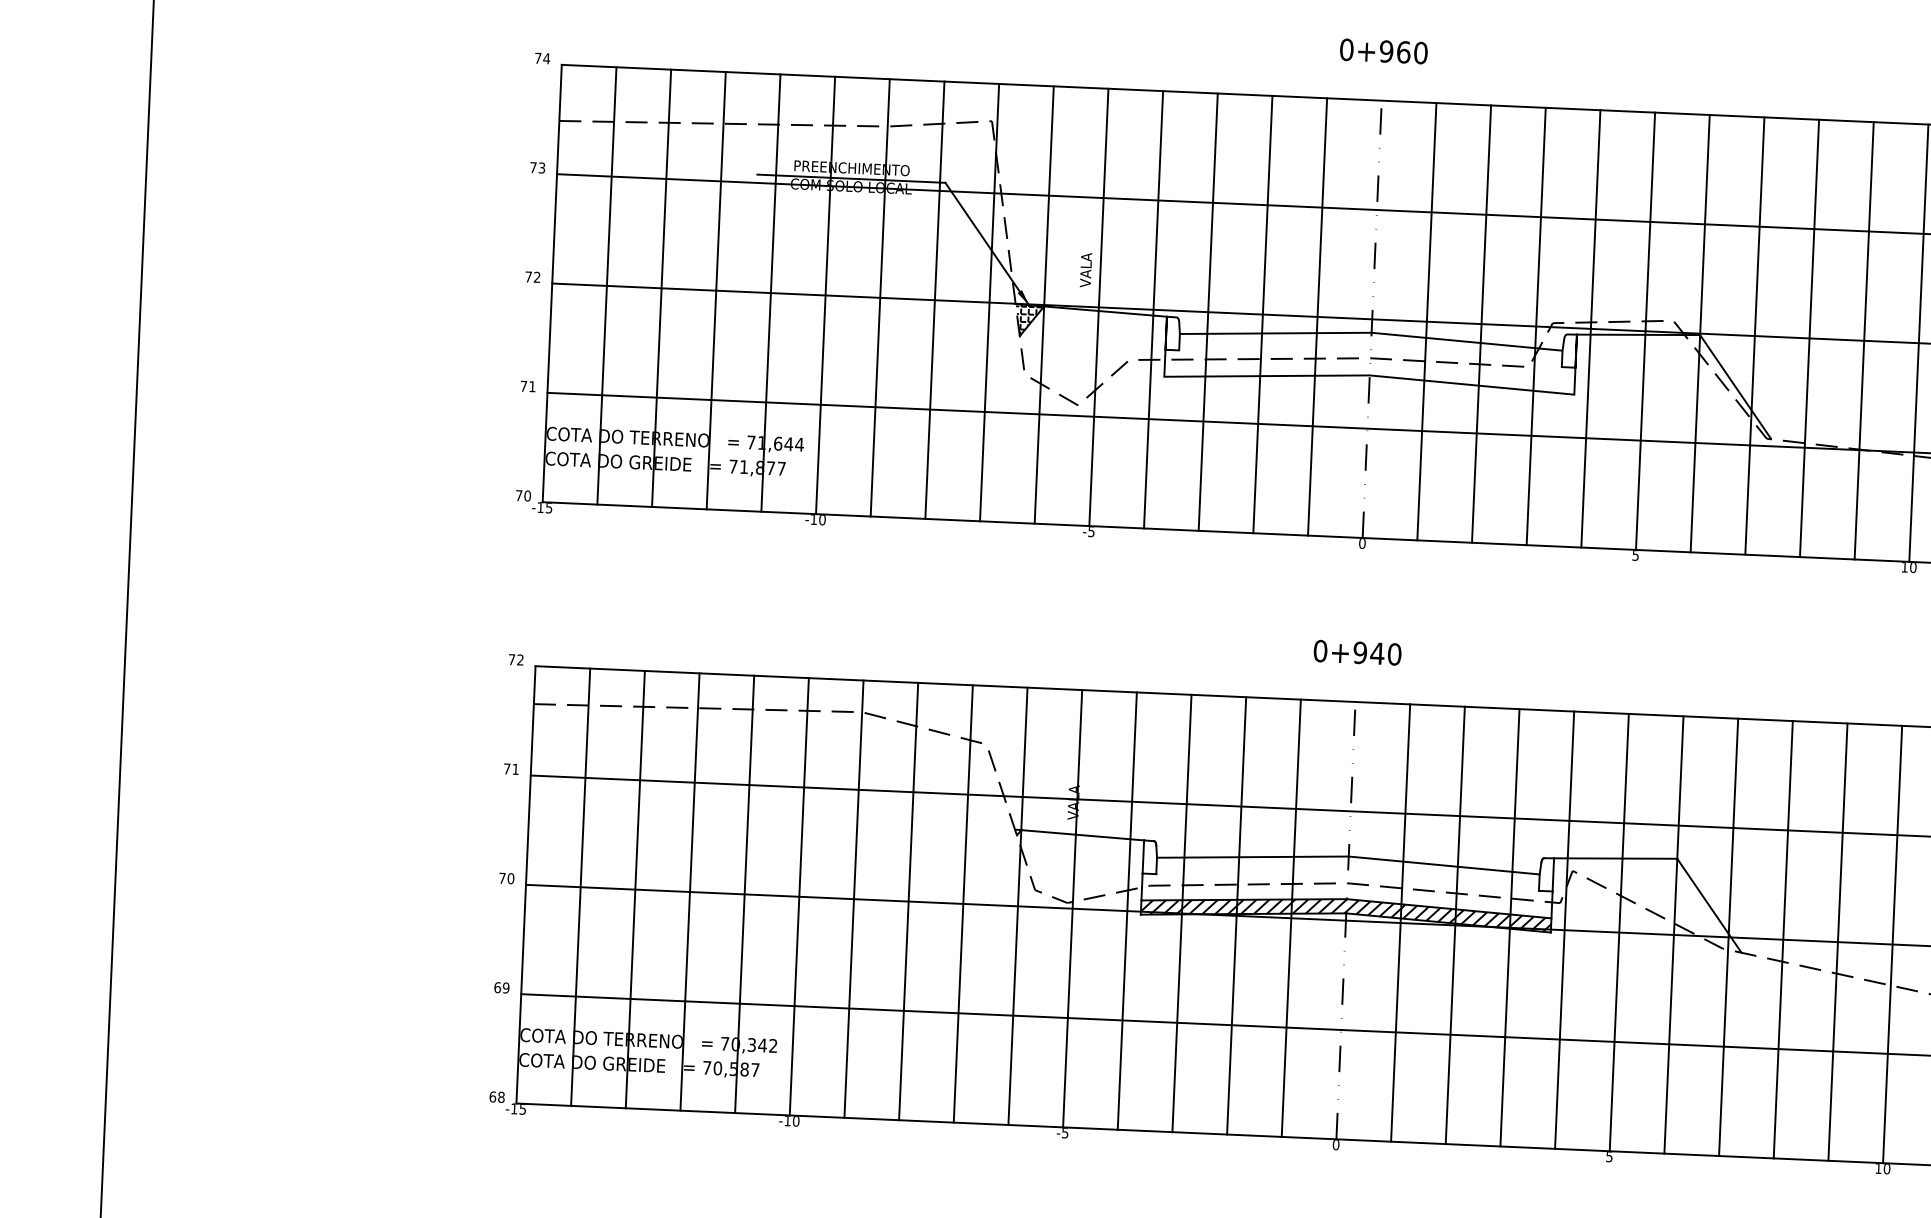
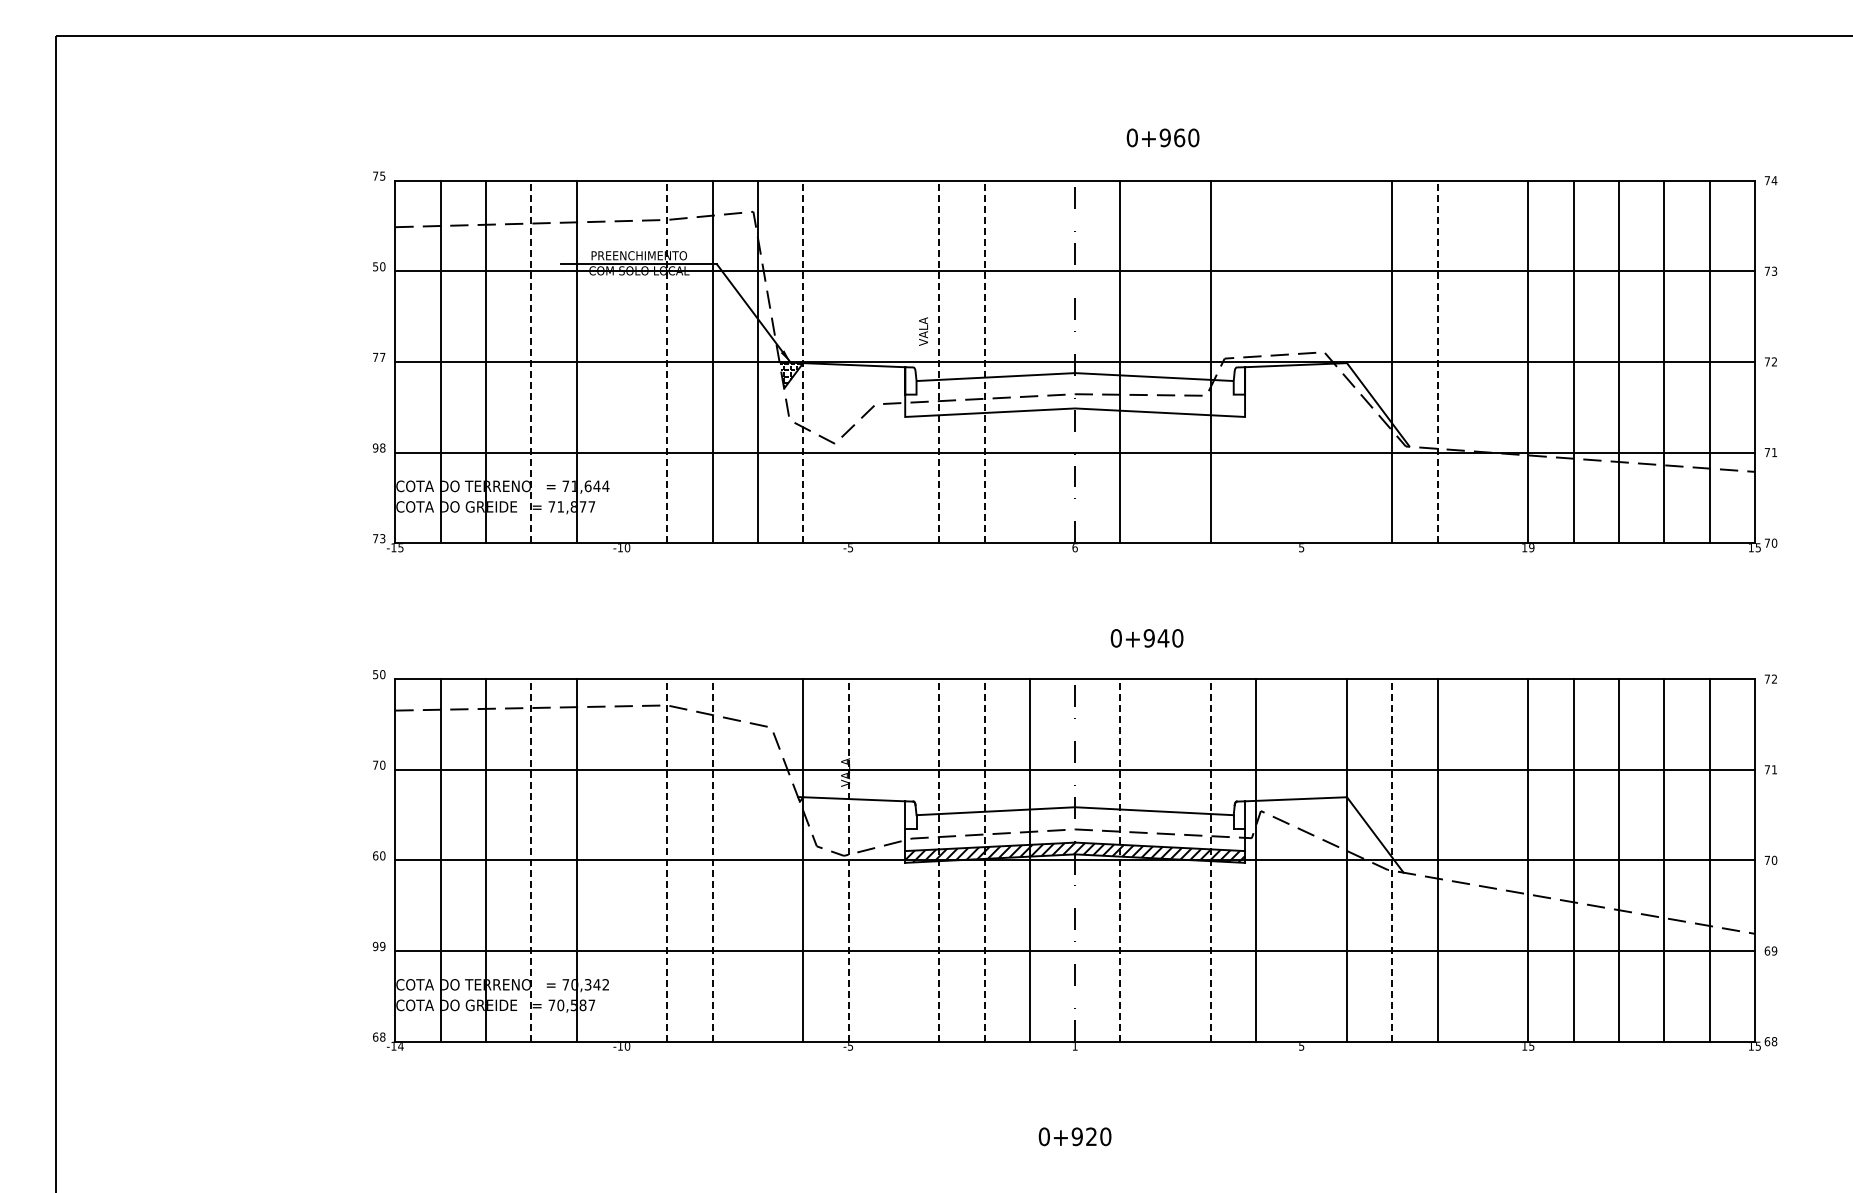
text: (1383, 50) -> (1162, 137), moved
text: (546, 57) -> (382, 175), 74 -> 75
text: (538, 167) -> (379, 266), 73 -> 50
text: (1085, 270) -> (923, 331), moved
text: (536, 276) -> (382, 356), 72 -> 77
line: (716, 290) -> (531, 361), solid -> dashed
line: (825, 294) -> (621, 361), removed
line: (880, 297) -> (667, 361), solid -> dashed
line: (1044, 304) -> (803, 361), solid -> dashed
line: (1098, 306) -> (848, 361), removed
line: (1153, 309) -> (893, 361), removed
line: (1208, 311) -> (939, 361), solid -> dashed
line: (1262, 314) -> (984, 361), solid -> dashed
line: (1317, 316) -> (1029, 361), removed
line: (1481, 323) -> (1165, 361), removed
line: (1591, 328) -> (1256, 361), removed
line: (1645, 330) -> (1301, 361), removed
line: (1700, 333) -> (1347, 361), removed
line: (1809, 337) -> (1437, 361), solid -> dashed
line: (1863, 340) -> (1482, 361), removed
text: (527, 385) -> (378, 447), 71 -> 98
text: (527, 495) -> (382, 538), 70 -> 73
text: (1361, 543) -> (1074, 547), 0 -> 6
text: (1912, 568) -> (1531, 548), 10 -> 19
text: (1356, 652) -> (1146, 638), moved
text: (516, 659) -> (379, 674), 72 -> 50
text: (515, 768) -> (382, 764), 71 -> 70
text: (502, 877) -> (375, 855), 70 -> 60
line: (690, 890) -> (531, 859), solid -> dashed
line: (798, 896) -> (621, 860), removed
line: (854, 898) -> (667, 859), solid -> dashed
line: (908, 900) -> (712, 859), solid -> dashed
line: (962, 904) -> (757, 860), removed
line: (1072, 907) -> (848, 859), solid -> dashed
line: (1126, 911) -> (893, 860), removed
line: (1182, 912) -> (939, 859), solid -> dashed
line: (1236, 914) -> (984, 859), solid -> dashed
line: (1400, 921) -> (1120, 859), solid -> dashed
line: (1454, 925) -> (1165, 860), removed
line: (1510, 926) -> (1211, 859), solid -> dashed
line: (1619, 932) -> (1301, 860), removed
line: (1728, 936) -> (1392, 859), solid -> dashed
line: (1837, 942) -> (1482, 860), removed
text: (497, 987) -> (375, 946), 69 -> 99
text: (522, 1109) -> (400, 1046), -15 -> -14
text: (1335, 1145) -> (1074, 1046), 0 -> 1
text: (1886, 1169) -> (1531, 1046), 10 -> 15

